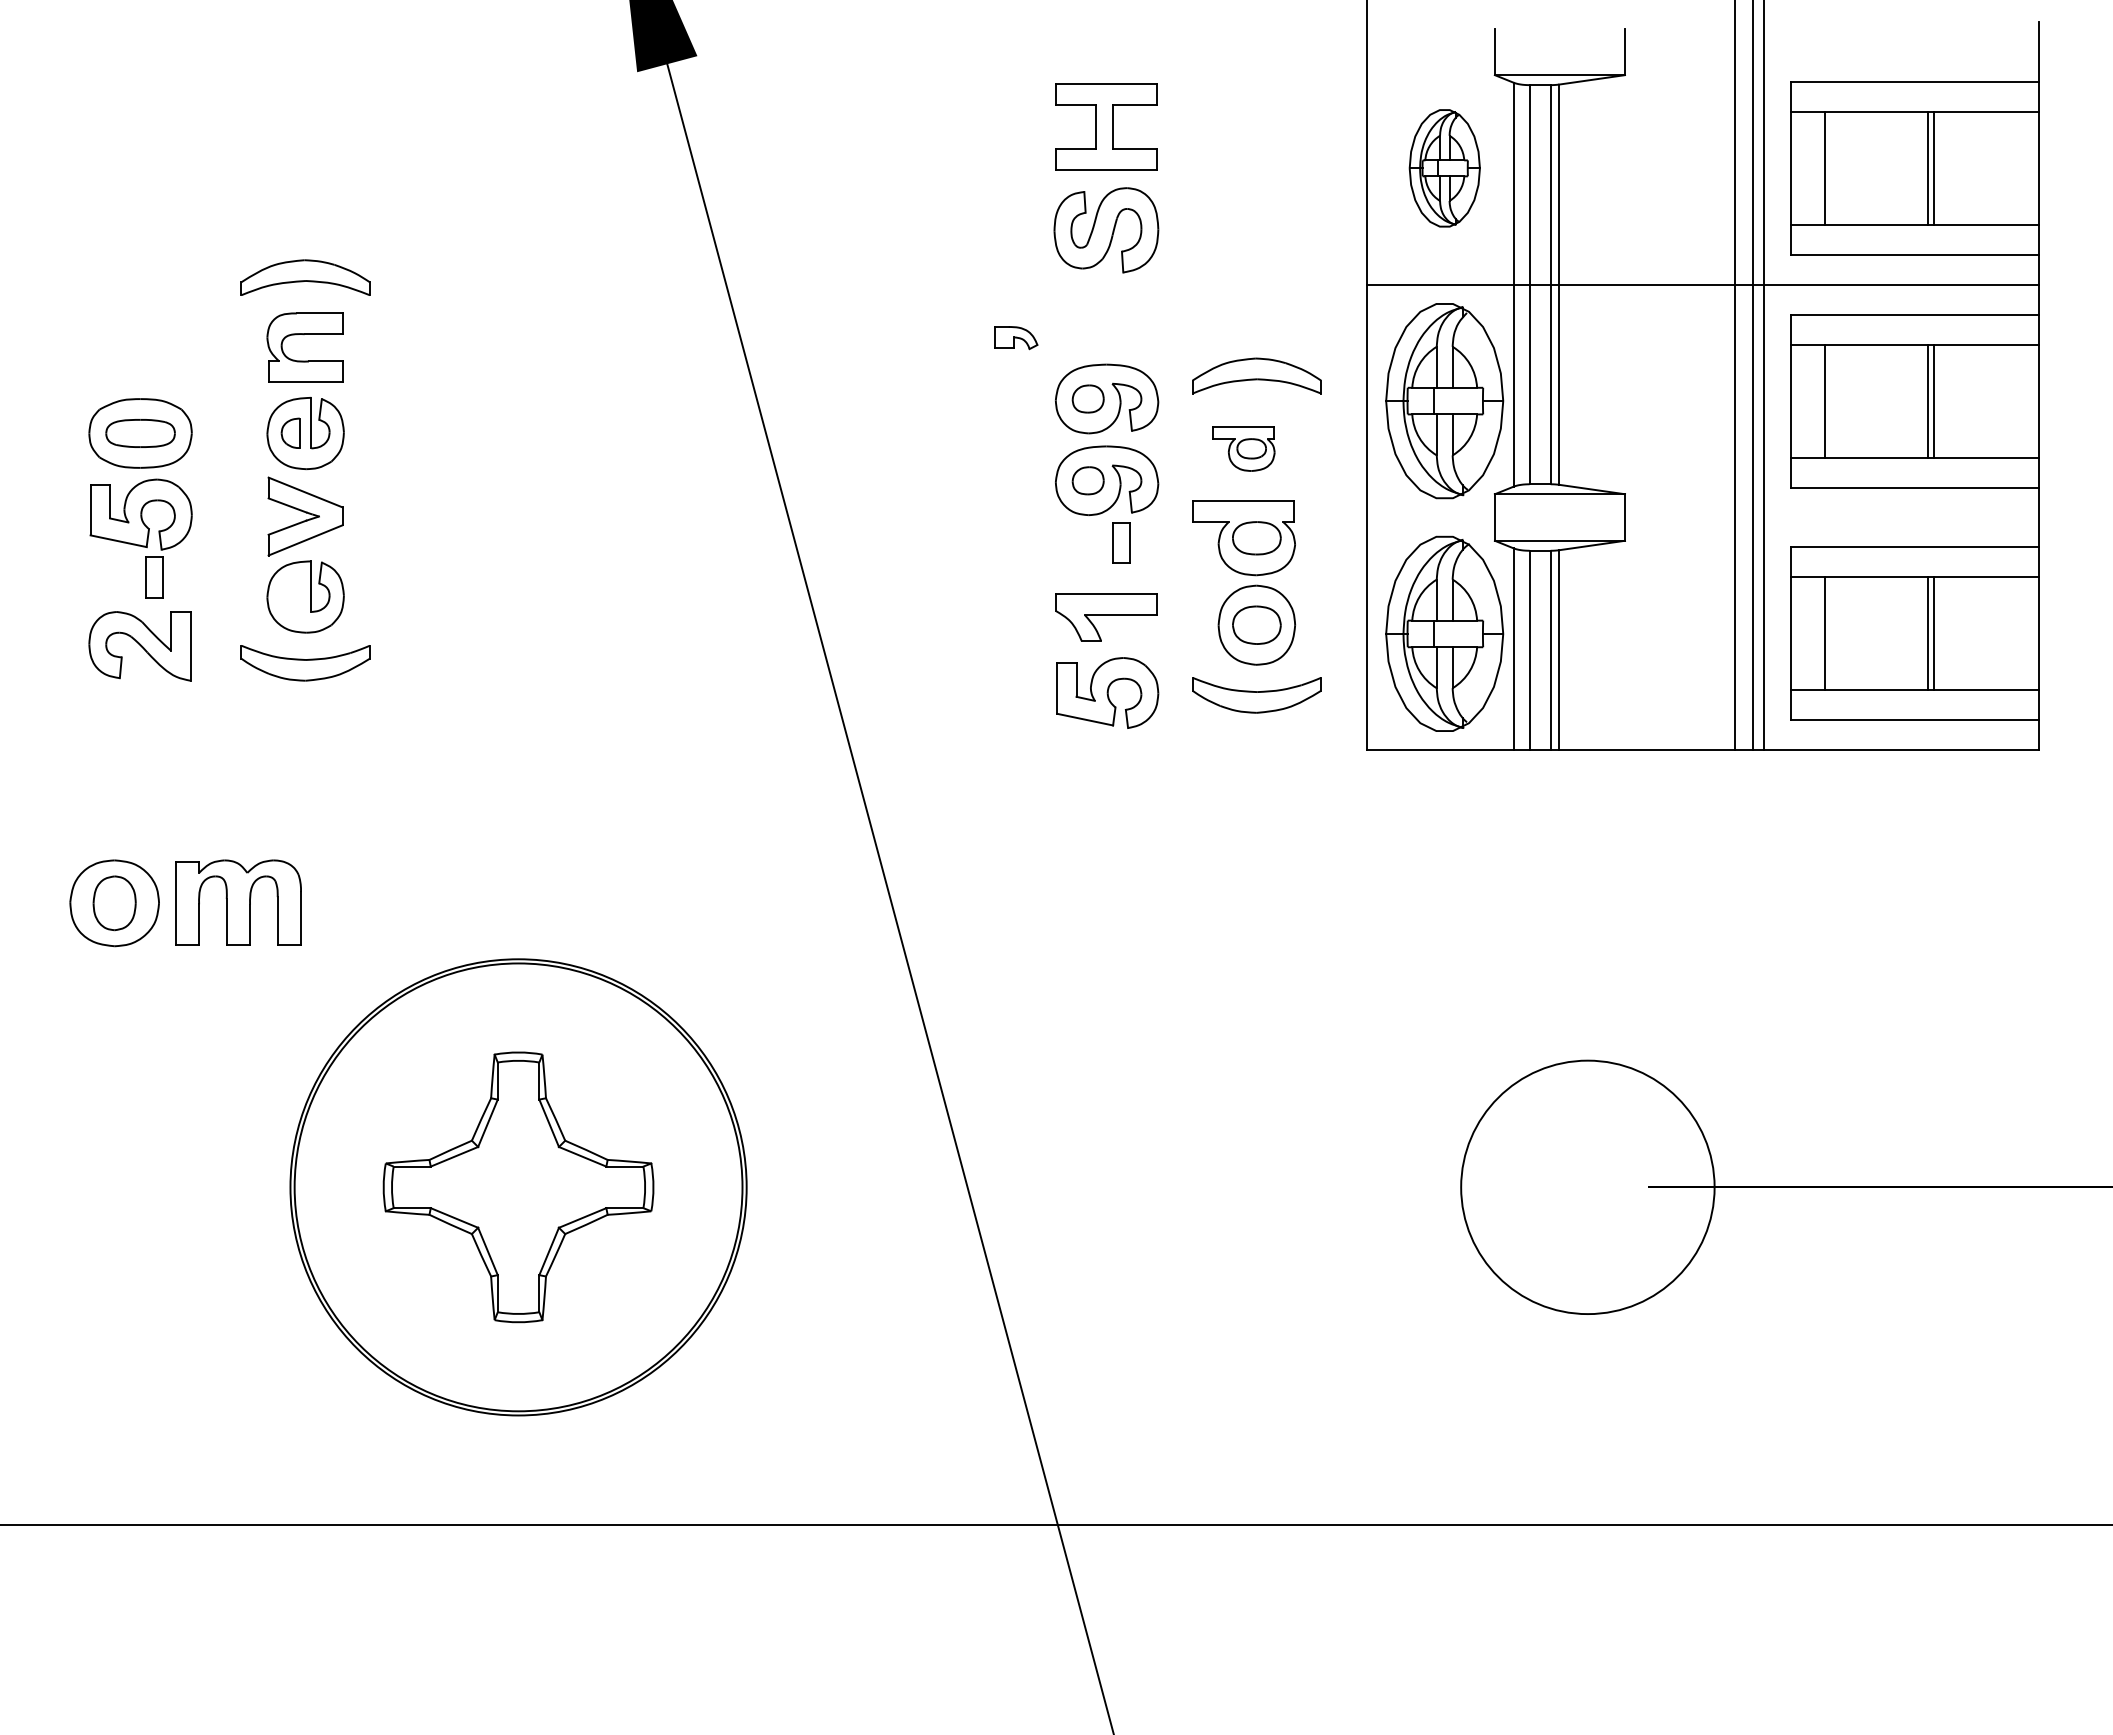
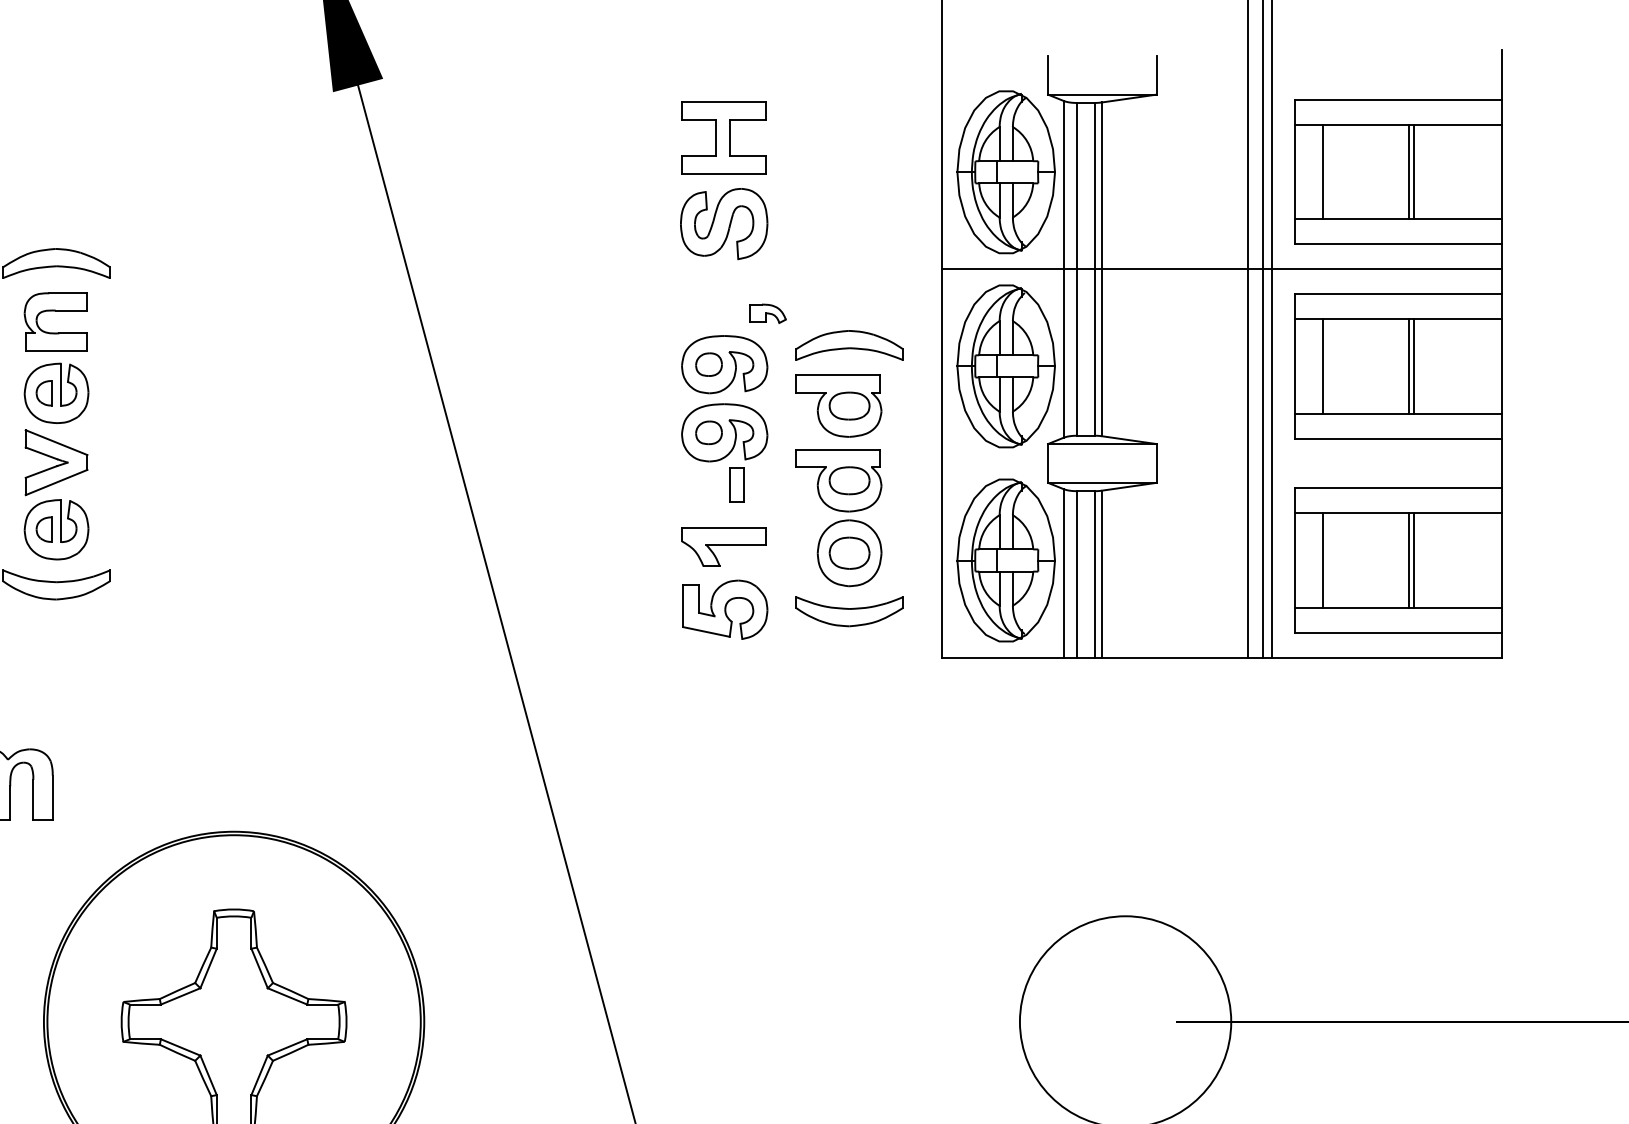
part: (1444, 168) -> (1006, 172), size x1.67
part: (1016, 338) -> (768, 314), moved
part: (1243, 448) -> (838, 405), size x1.67
part: (290, 596) -> (43, 529), added

